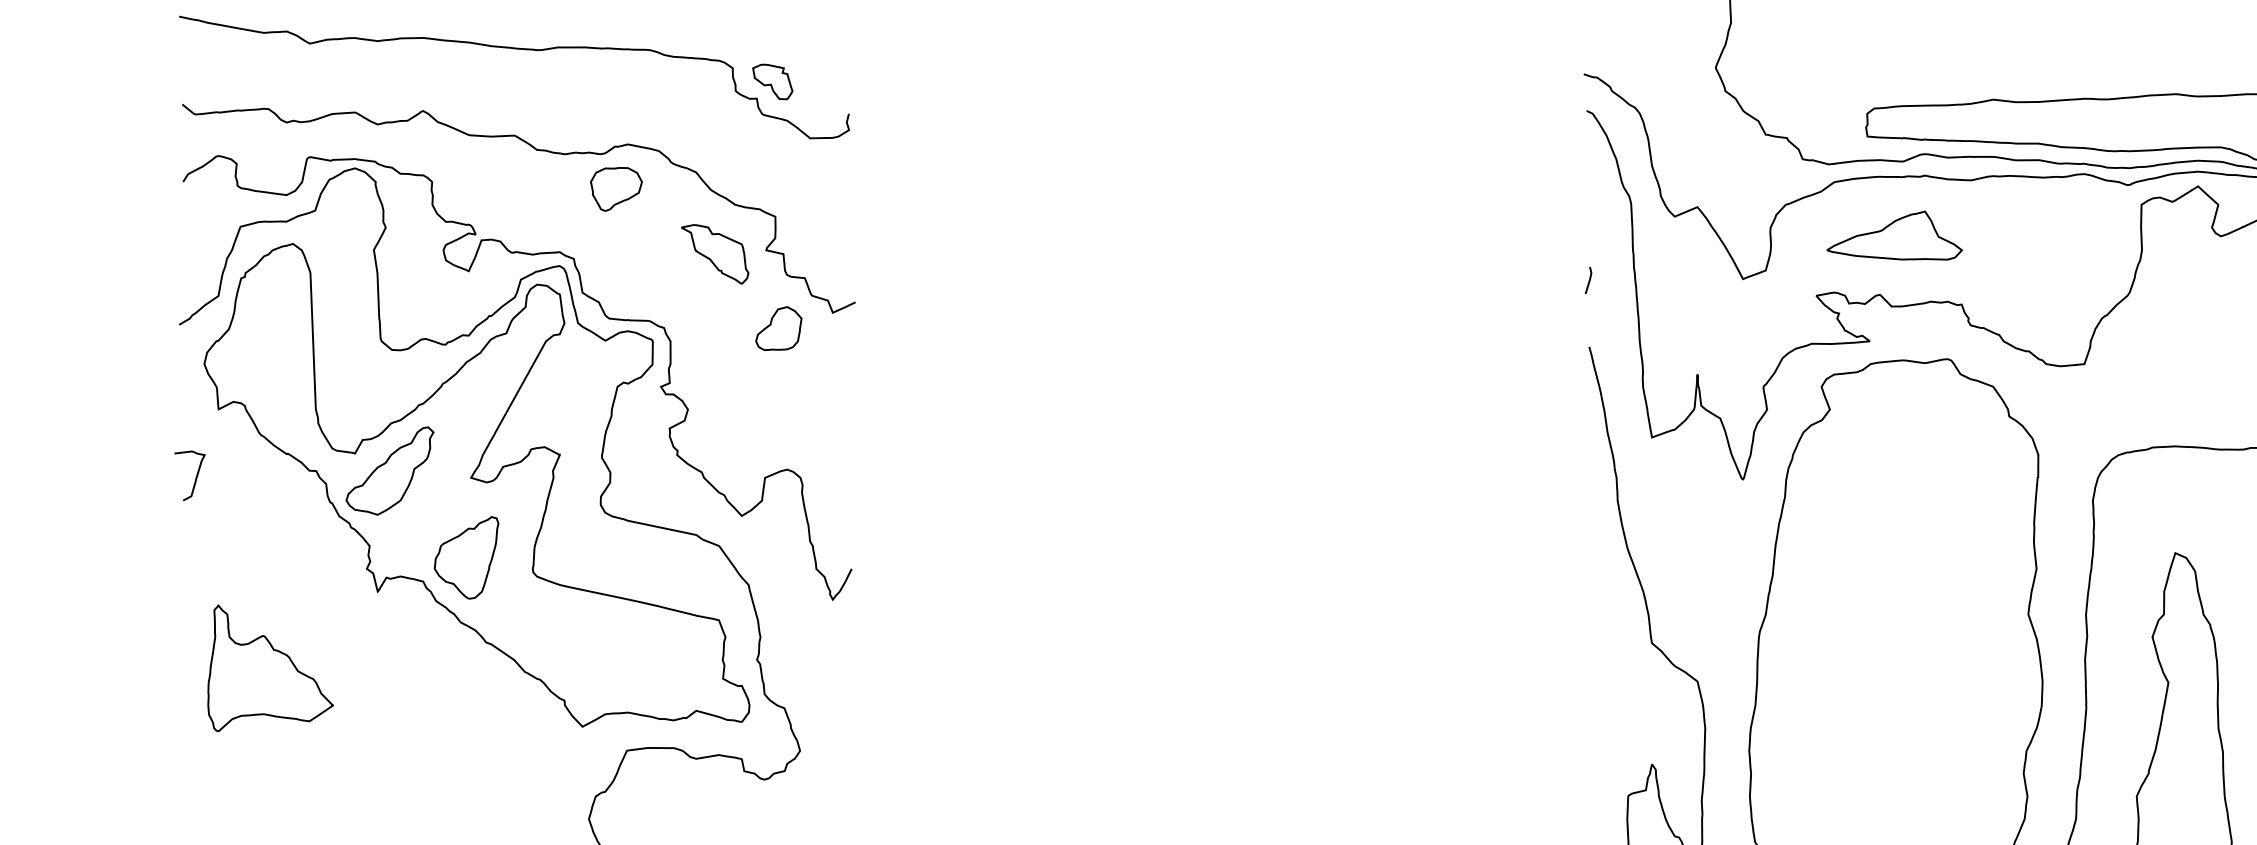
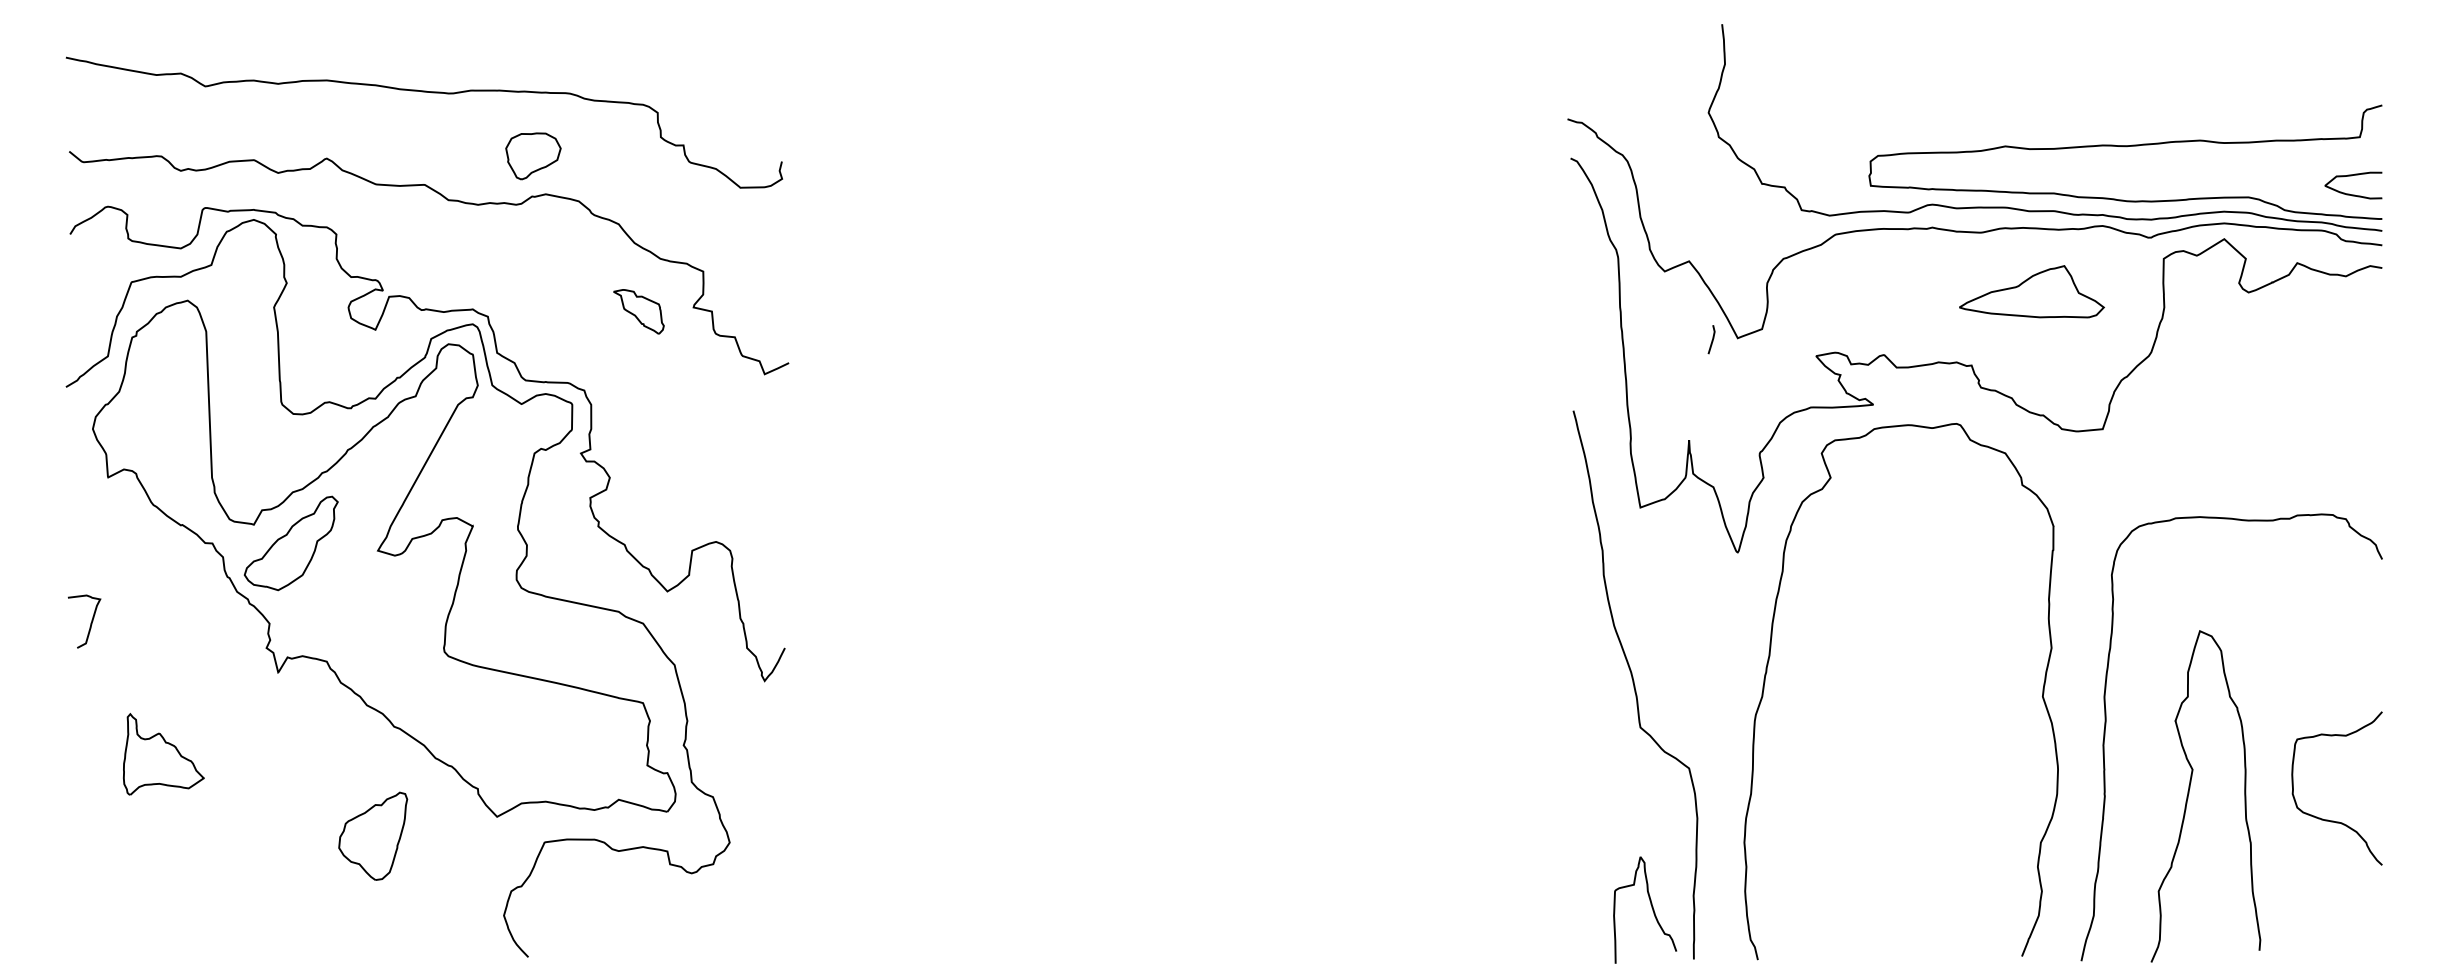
part: (772, 81) -> (700, 127), removed
part: (616, 189) -> (533, 156), moved
part: (1894, 235) -> (2031, 291), moved
part: (714, 254) -> (638, 311), size x0.7
line: (1589, 280) -> (1712, 339), moved
part: (778, 328) -> (706, 391), removed
curve: (195, 477) -> (90, 623), moved
part: (466, 557) -> (373, 835), moved
part: (270, 668) -> (163, 754), size x0.6

